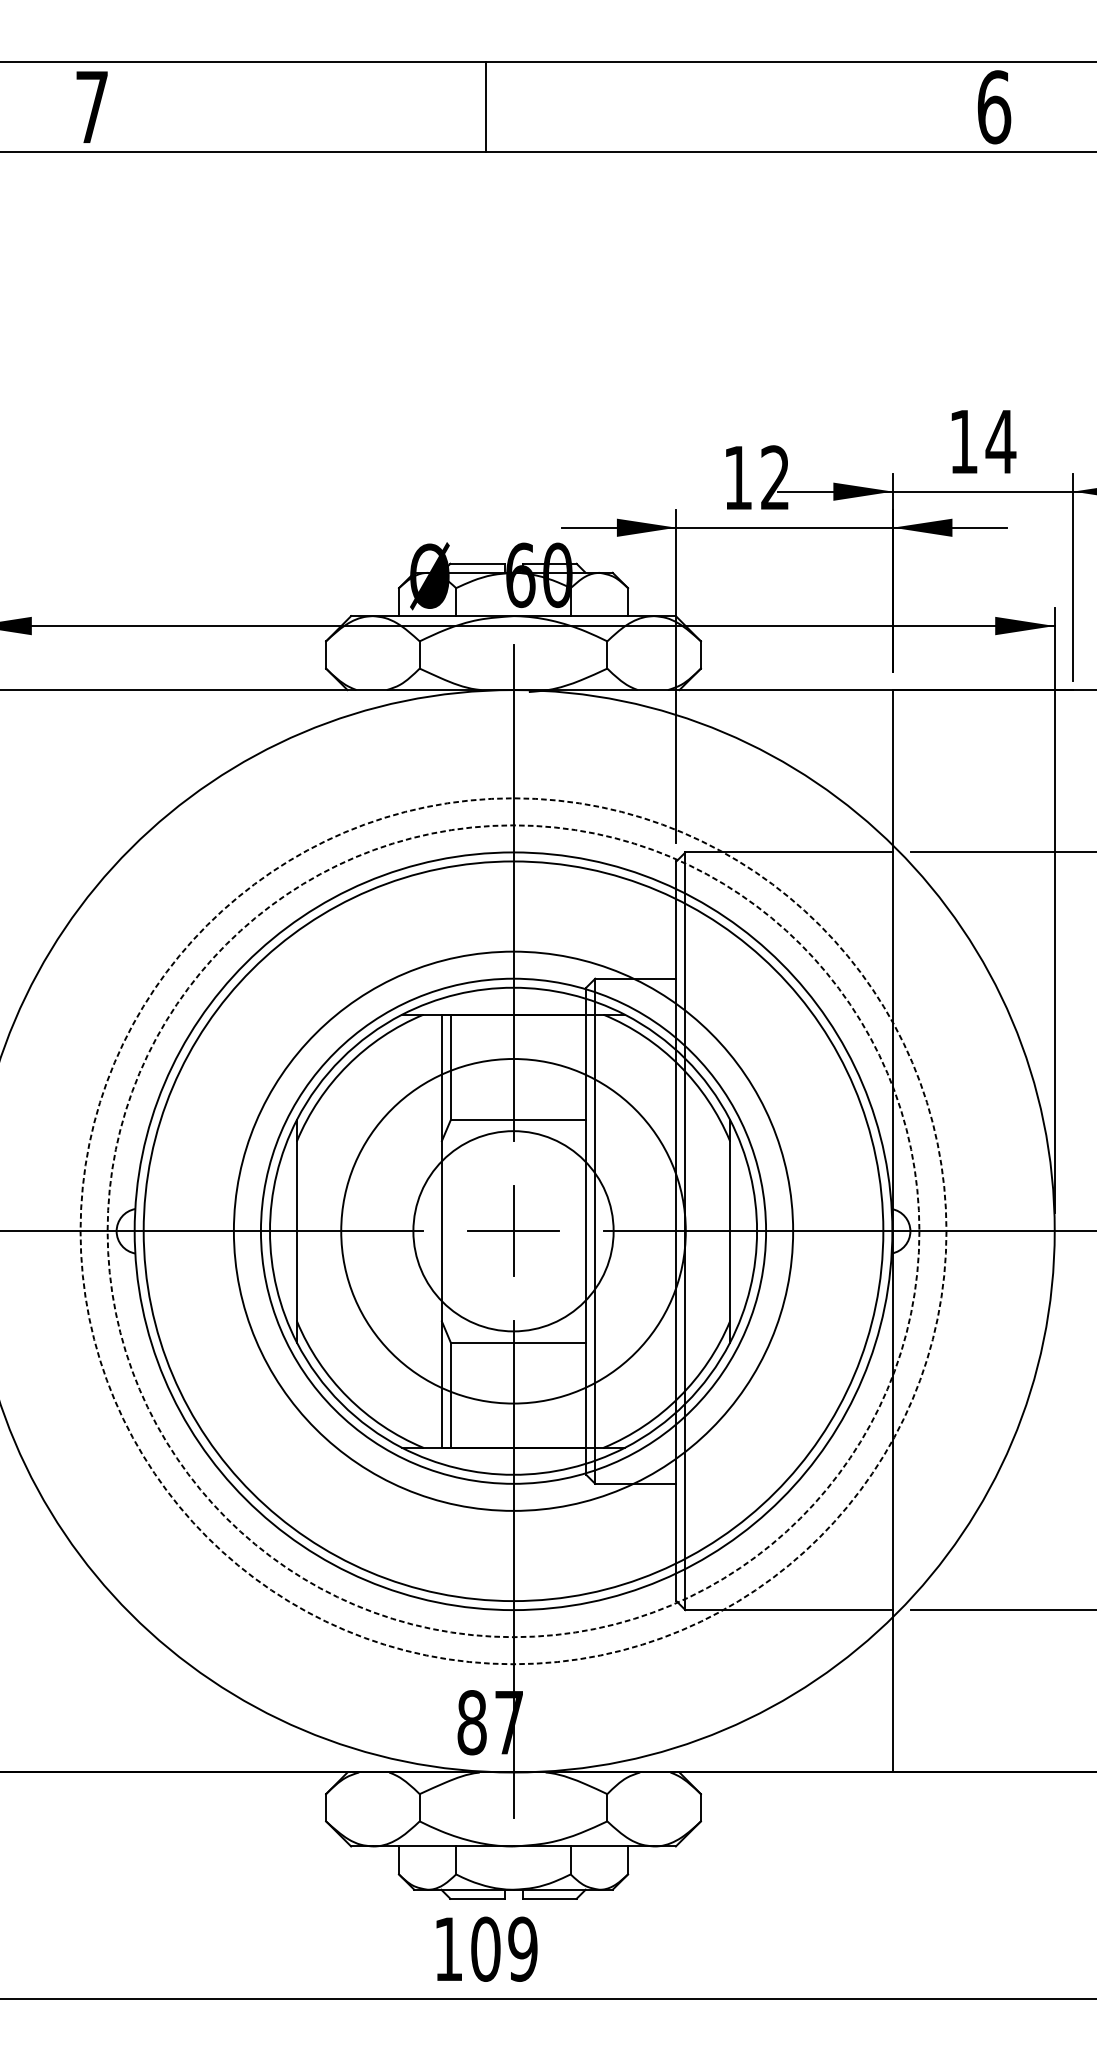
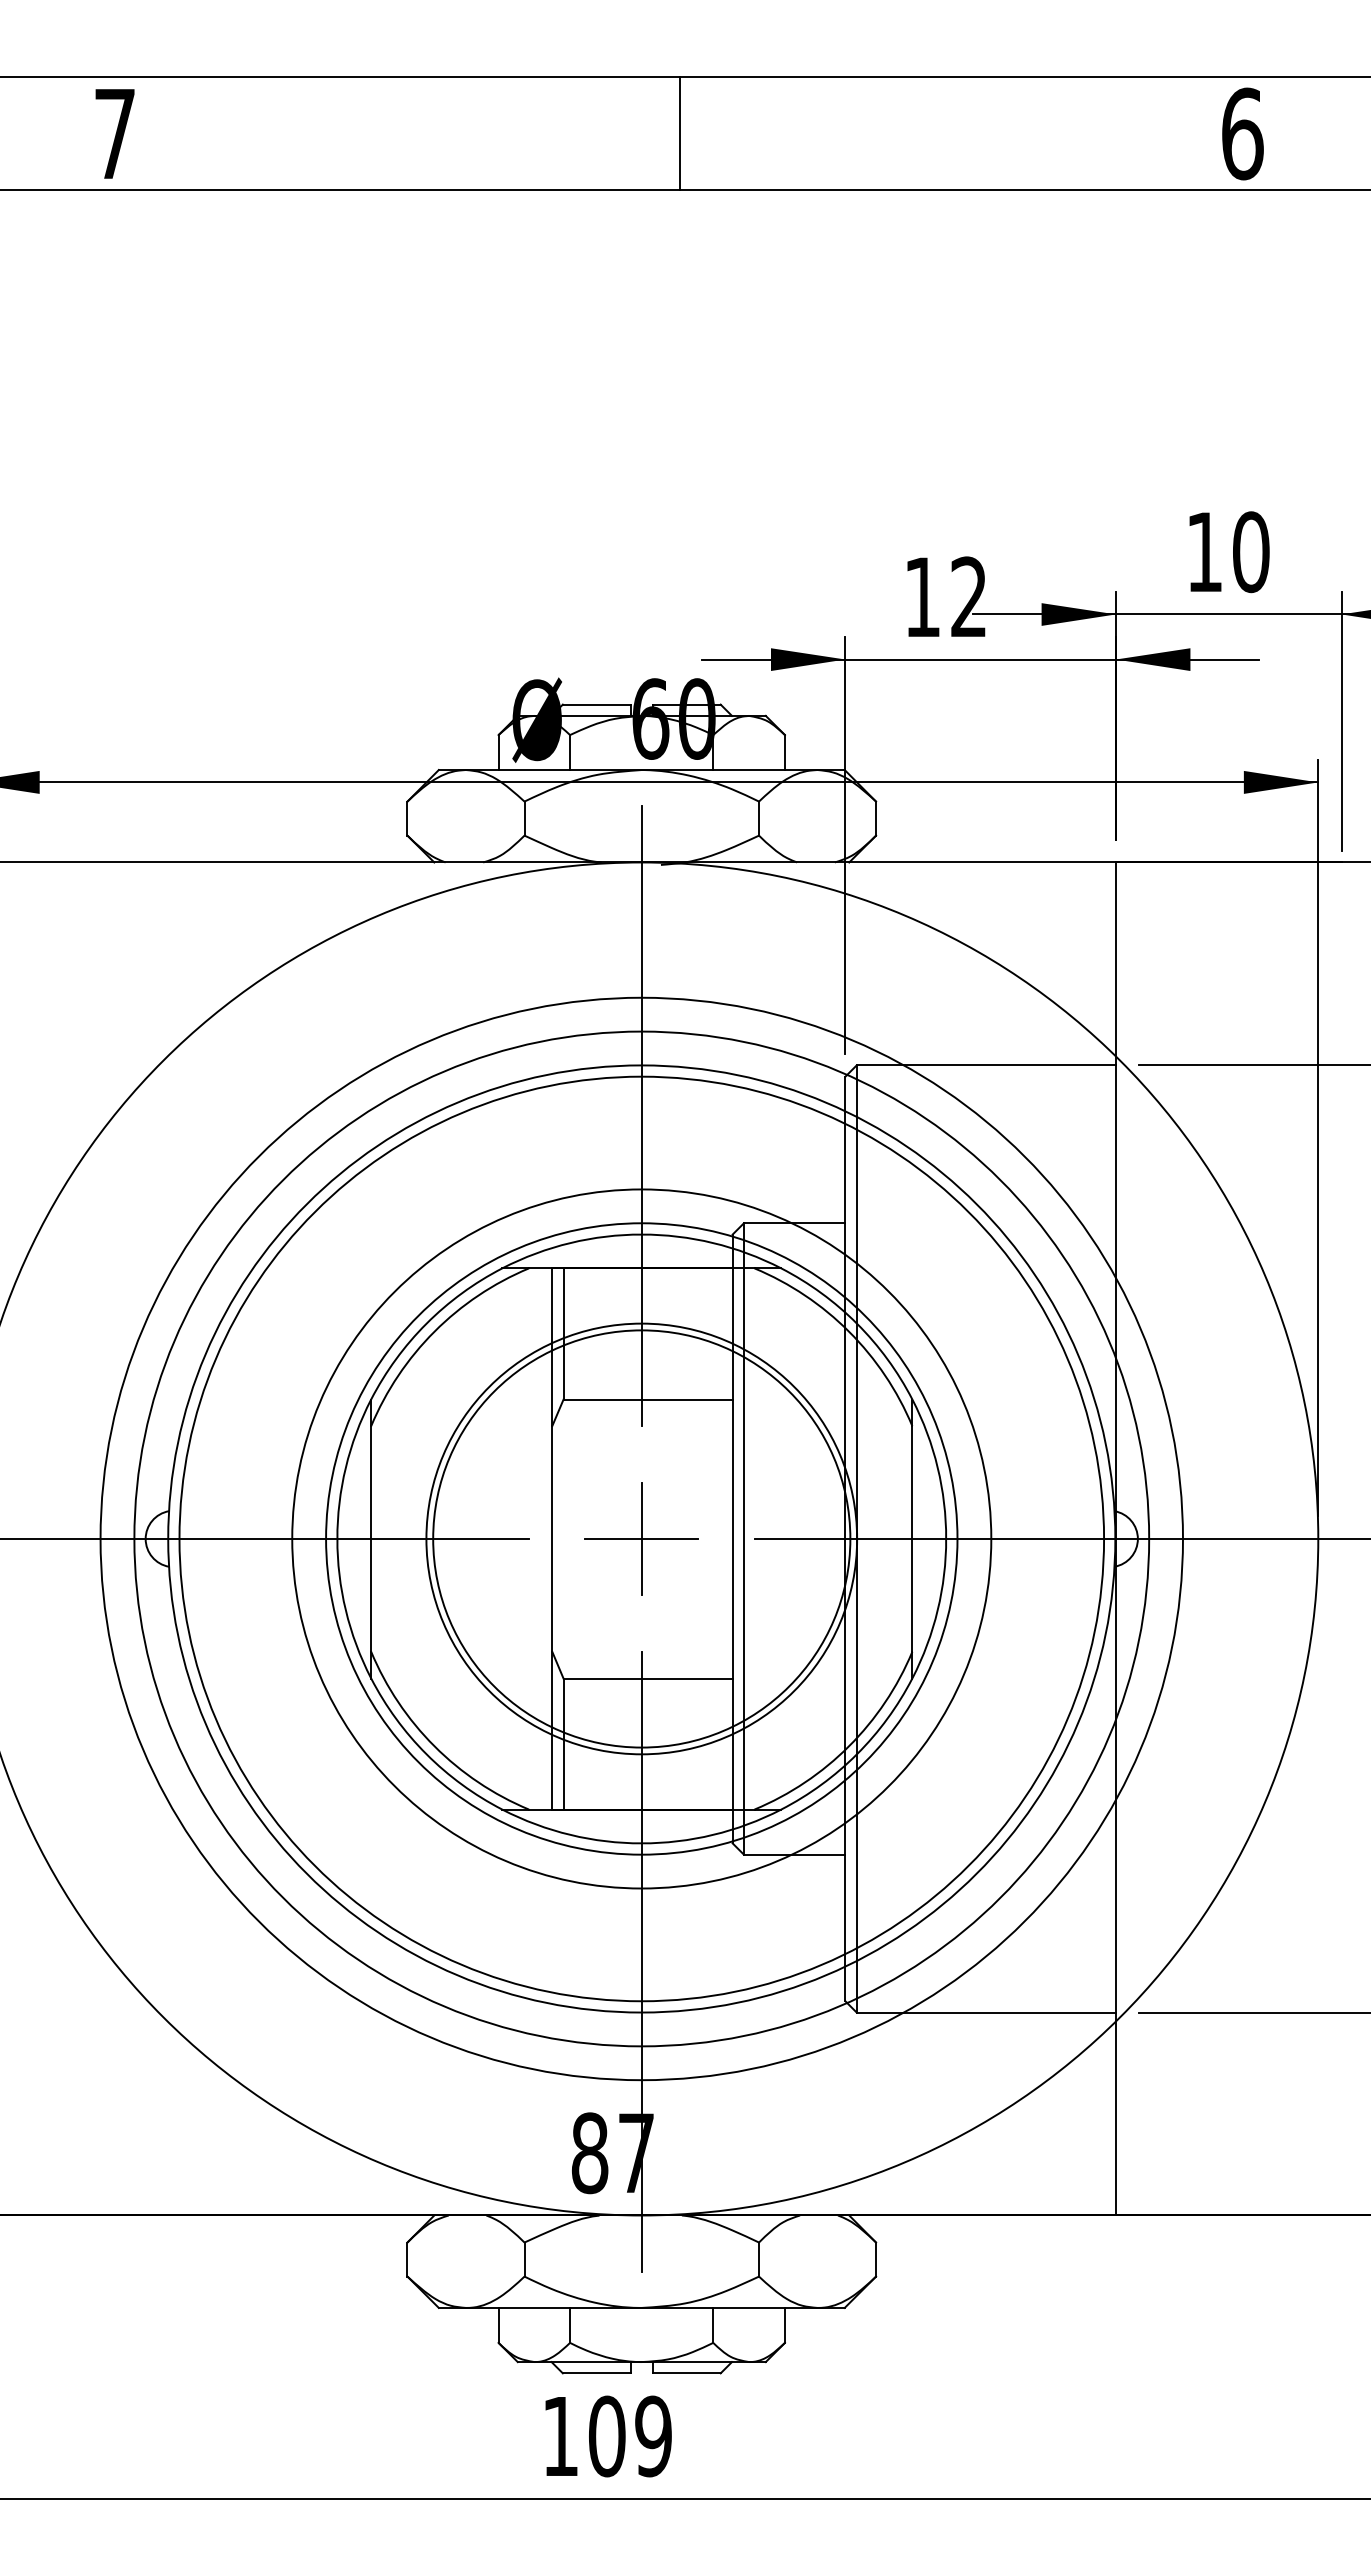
line: (485, 106) -> (679, 133), moved
text: (1000, 442) -> (1250, 552), 14 -> 10
circle: (513, 1230) -> (641, 1538), dashed -> solid
circle: (513, 1230) -> (641, 1538), dashed -> solid
circle: (513, 1230) -> (641, 1538), size x1.67

